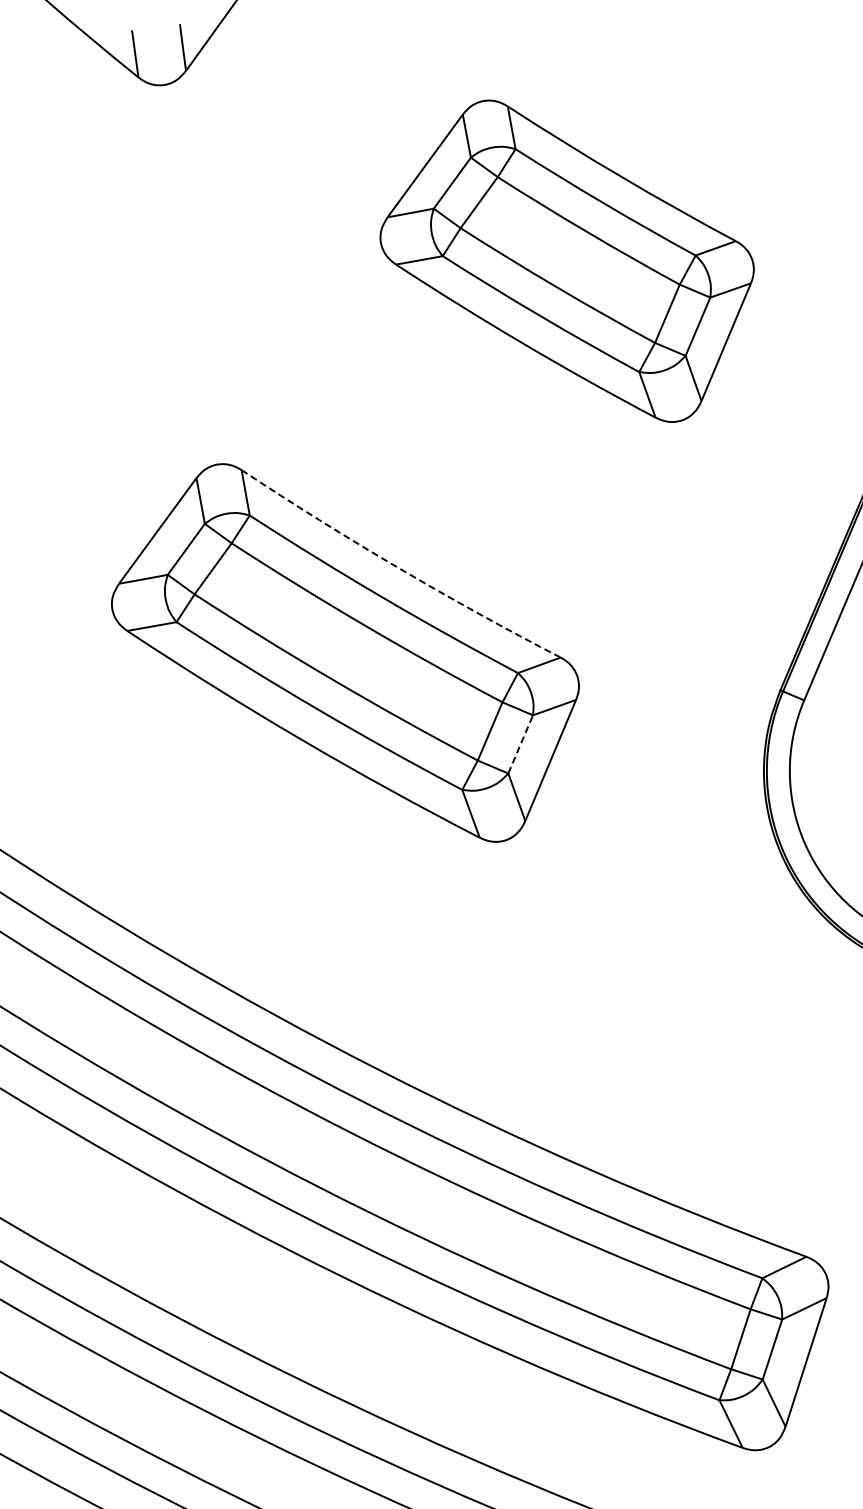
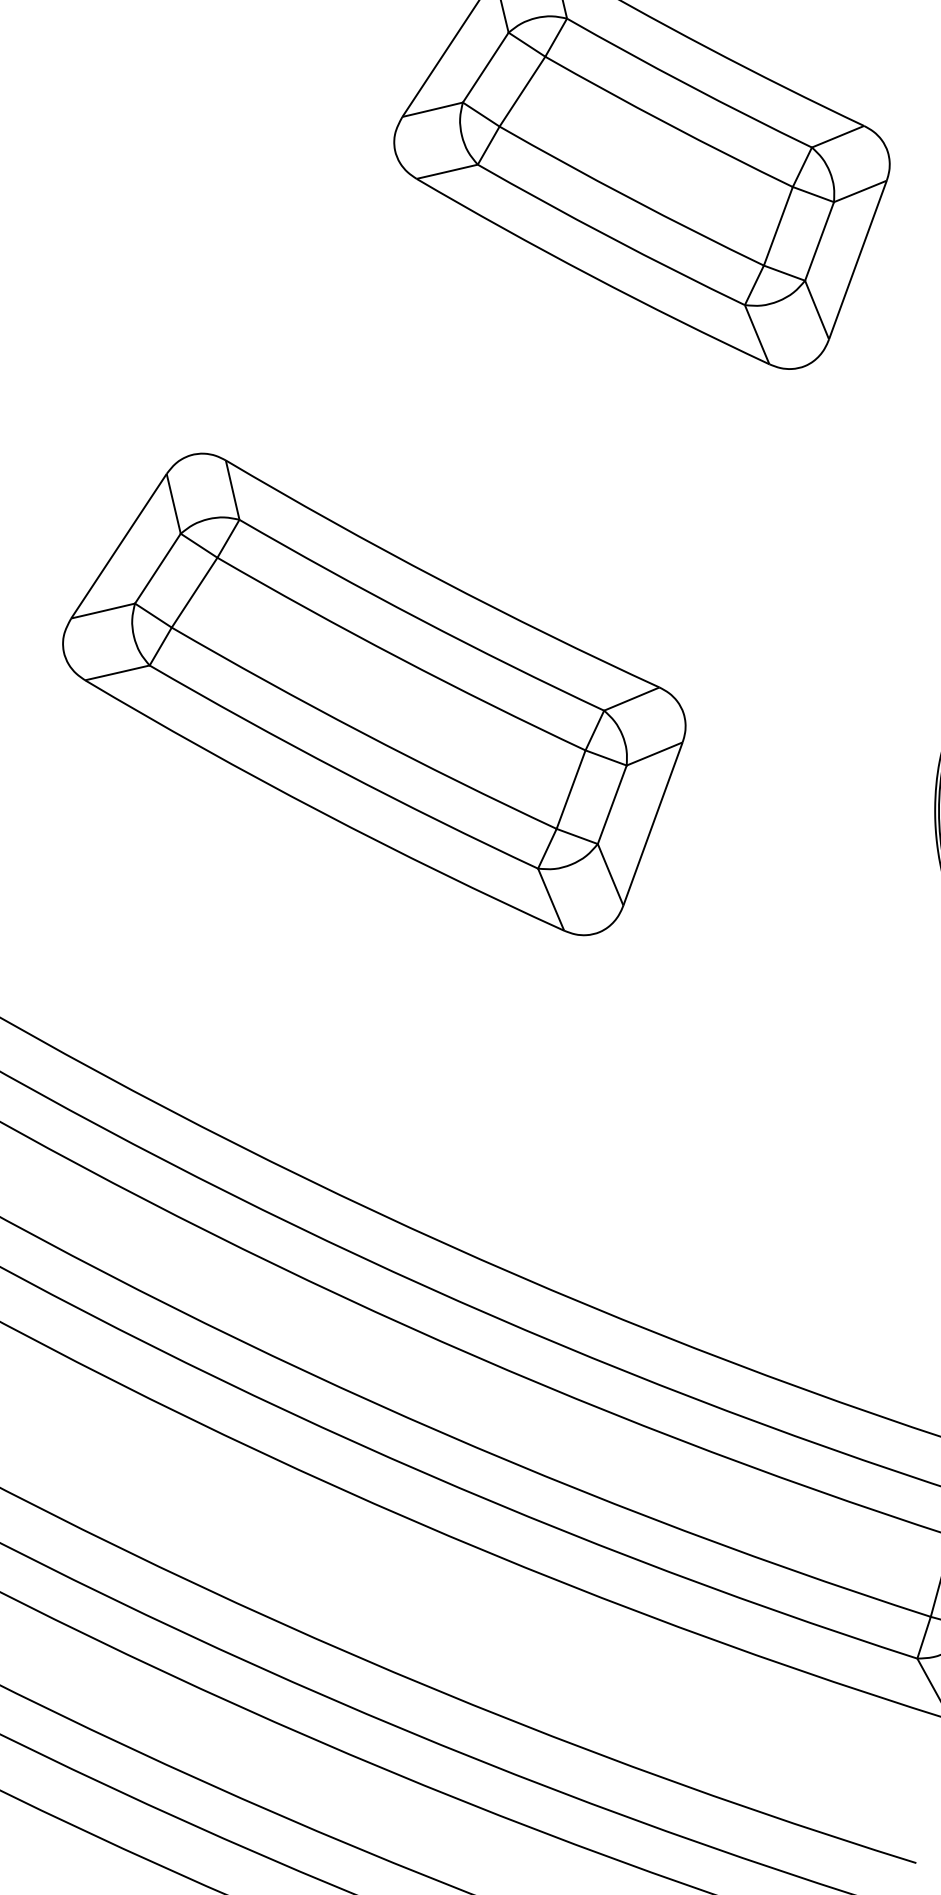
arc: (398, 568) -> (439, 580), dashed -> solid
line: (520, 744) -> (612, 804), dashed -> solid

